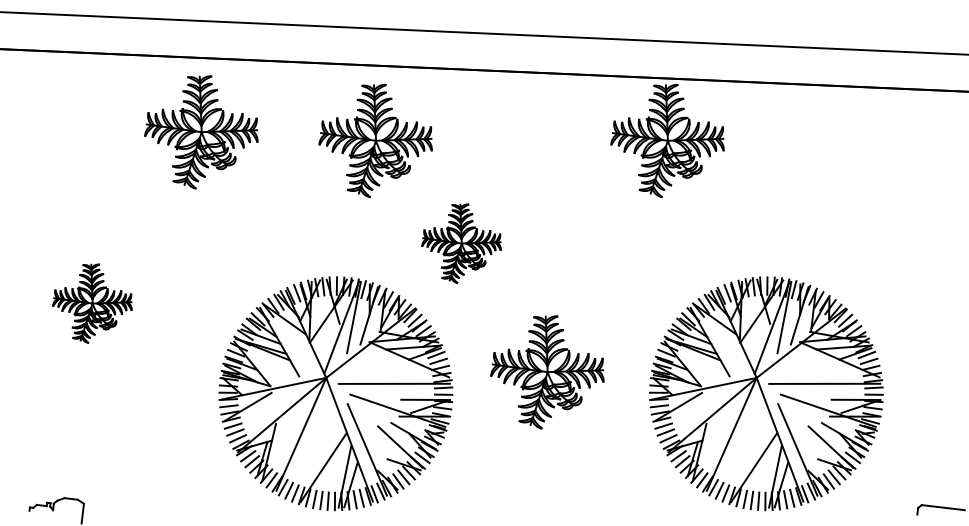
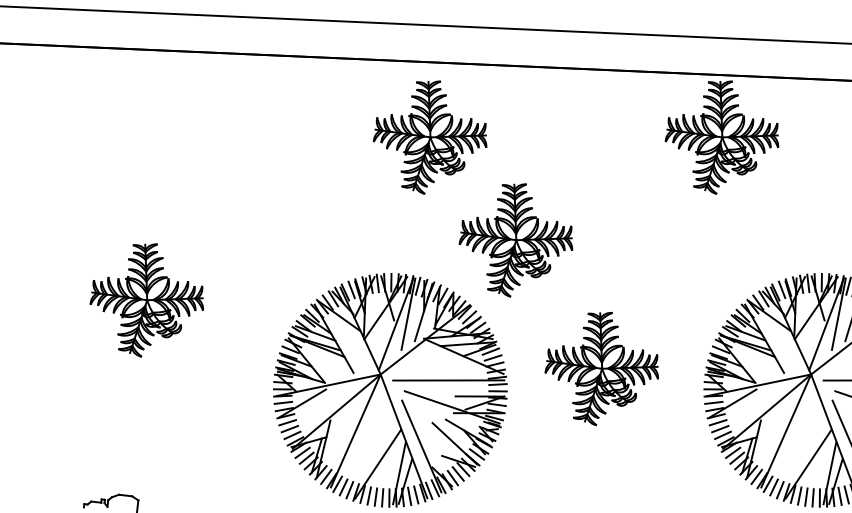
part: (201, 132) -> (255, 129), removed
part: (461, 243) -> (515, 240), size x1.43
part: (92, 303) -> (146, 300), size x1.43

